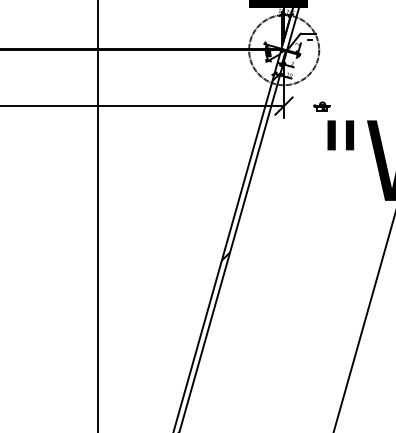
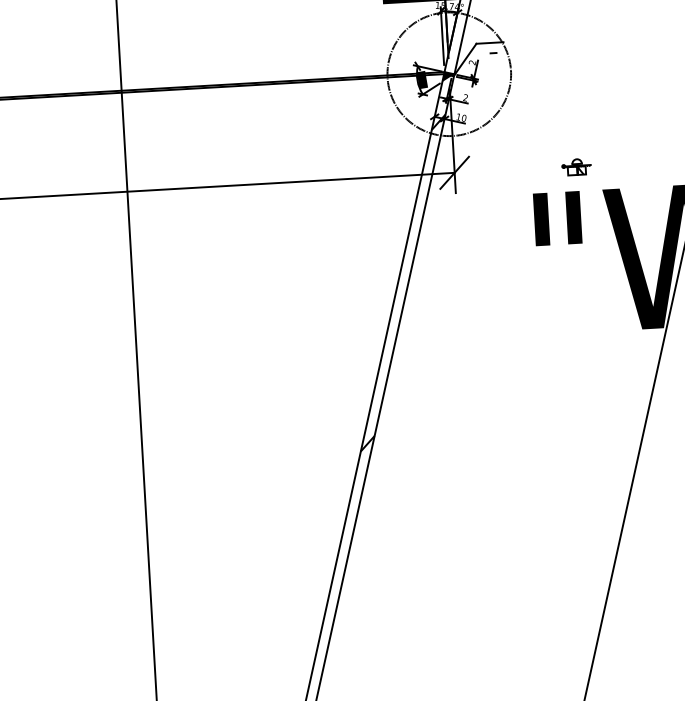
part: (321, 106) -> (575, 166), moved

